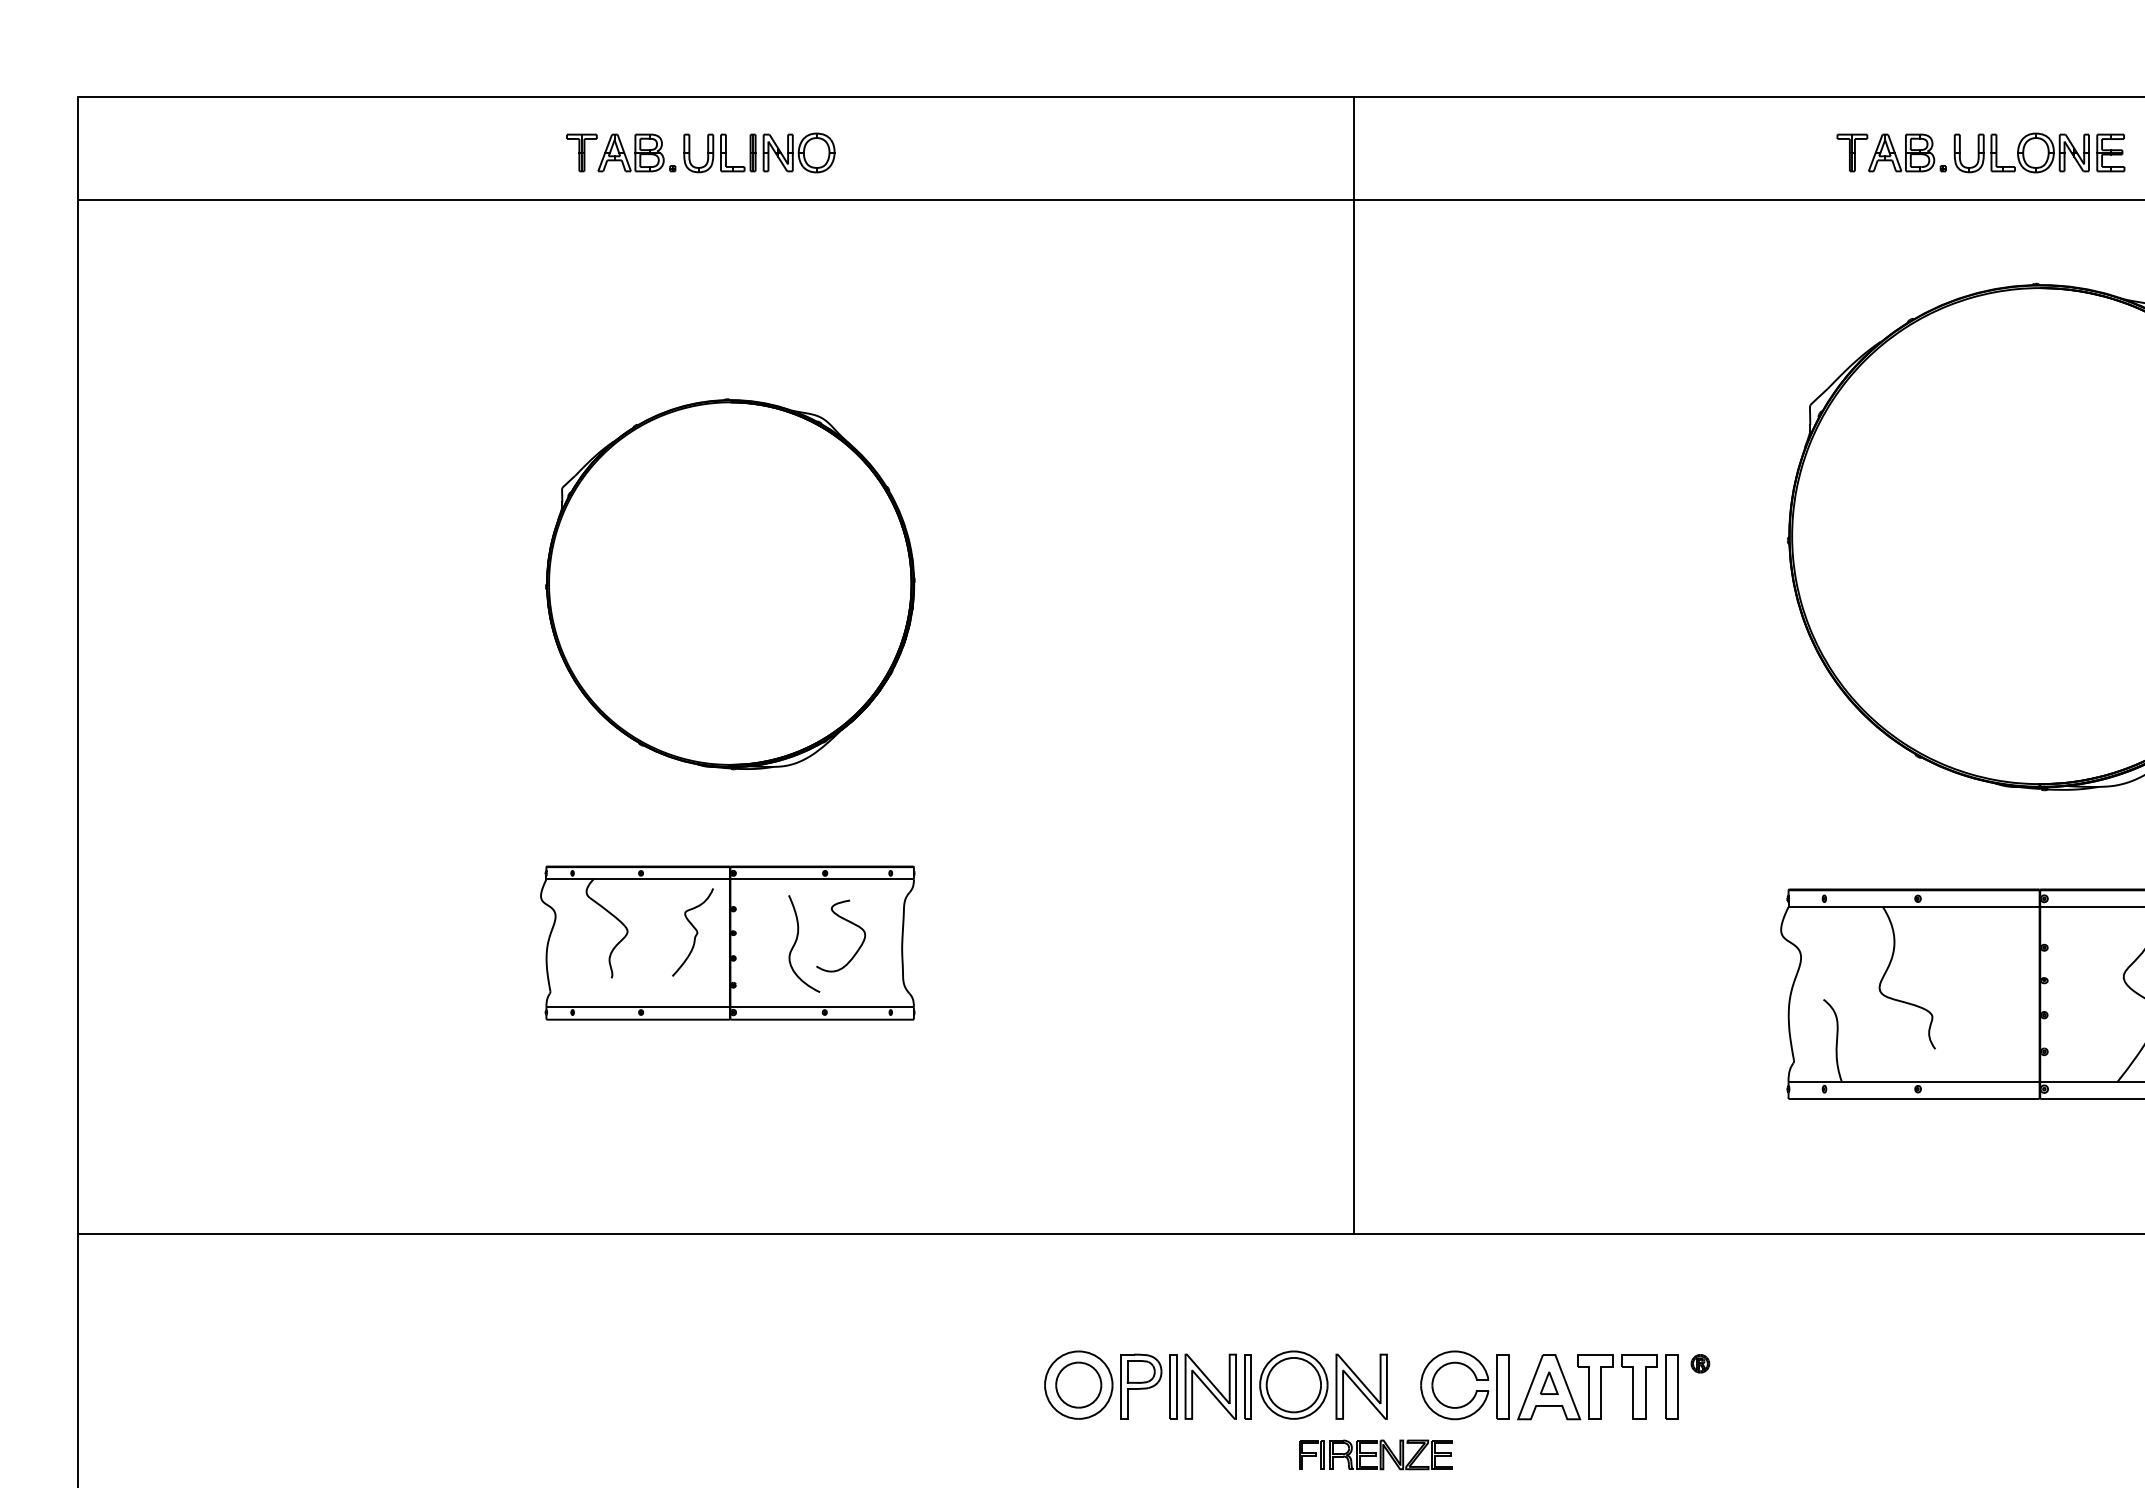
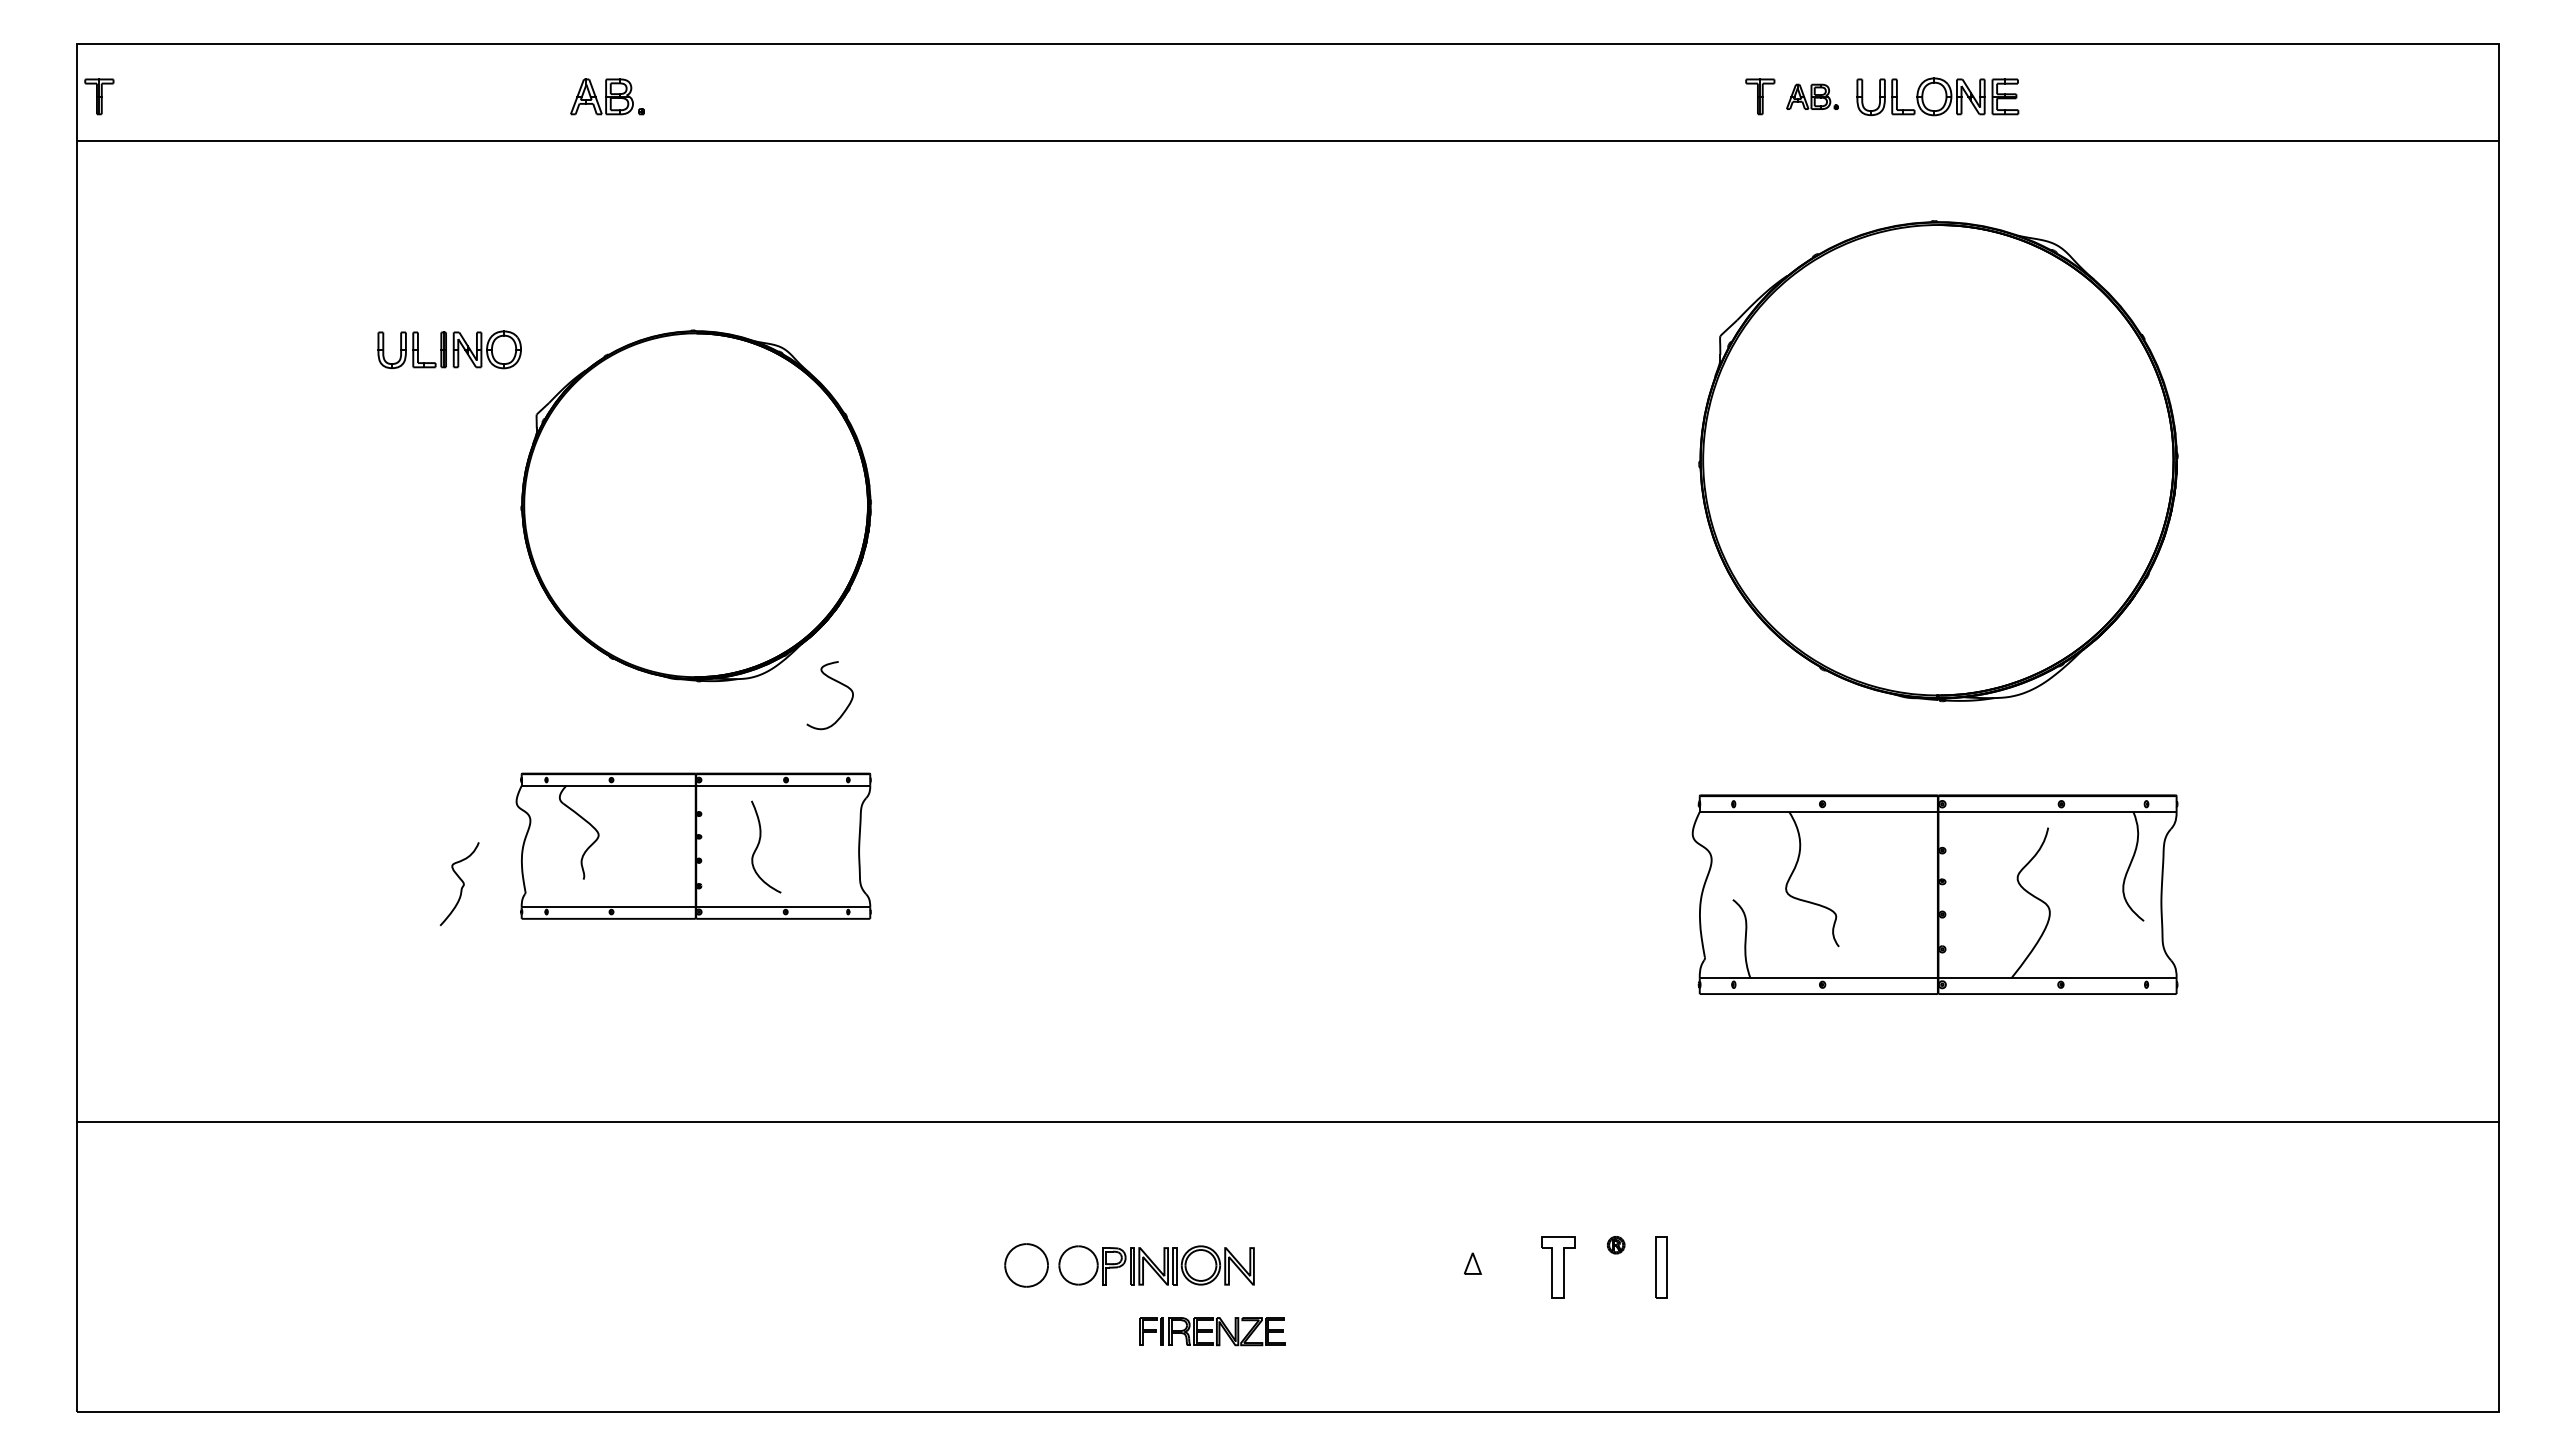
part: (582, 152) -> (99, 96), moved
part: (759, 152) -> (449, 349), moved
part: (1907, 152) -> (1812, 96), size x0.7
line: (1354, 665) -> (1288, 582), removed
curve: (849, 923) -> (838, 683), moved
curve: (694, 929) -> (461, 881), moved
part: (1215, 1385) -> (1156, 1265), size x0.6
part: (1516, 1385) -> (1441, 1265), removed
part: (1672, 1387) -> (1661, 1267), moved
part: (1376, 1454) -> (1212, 1331), moved

